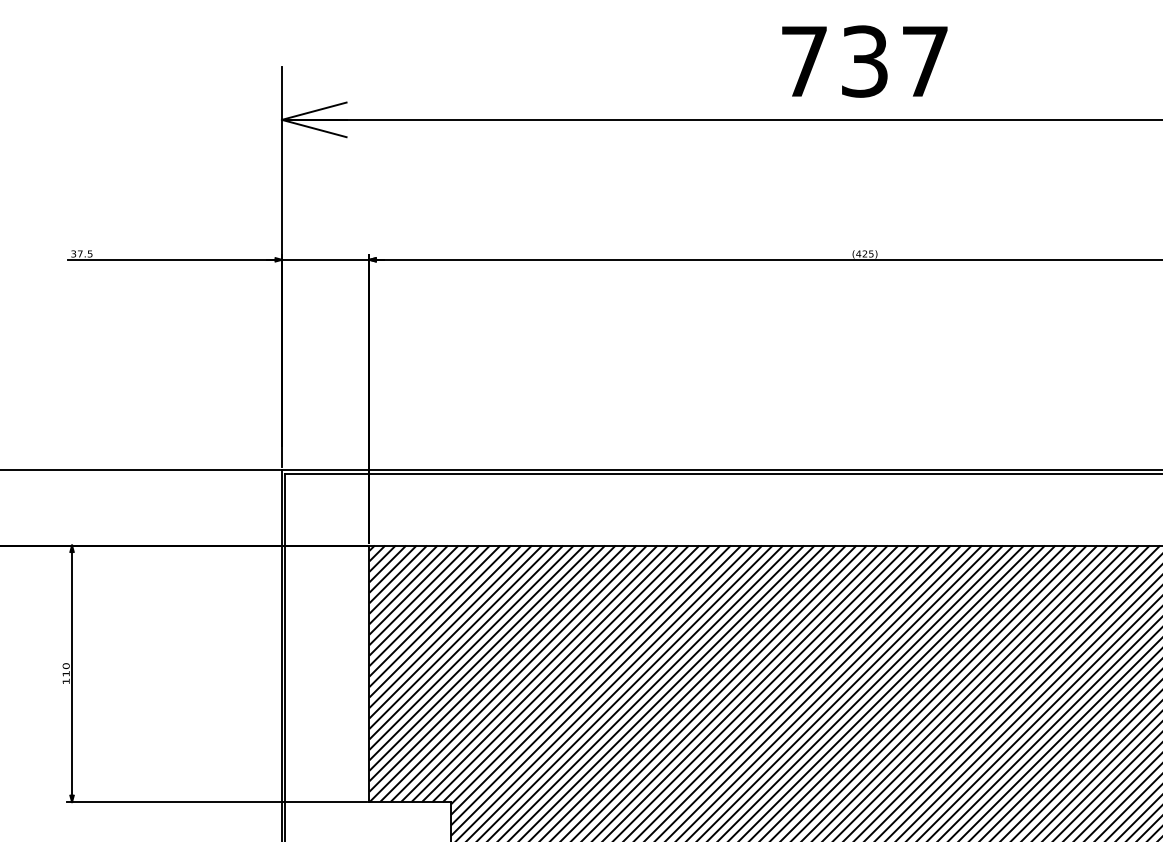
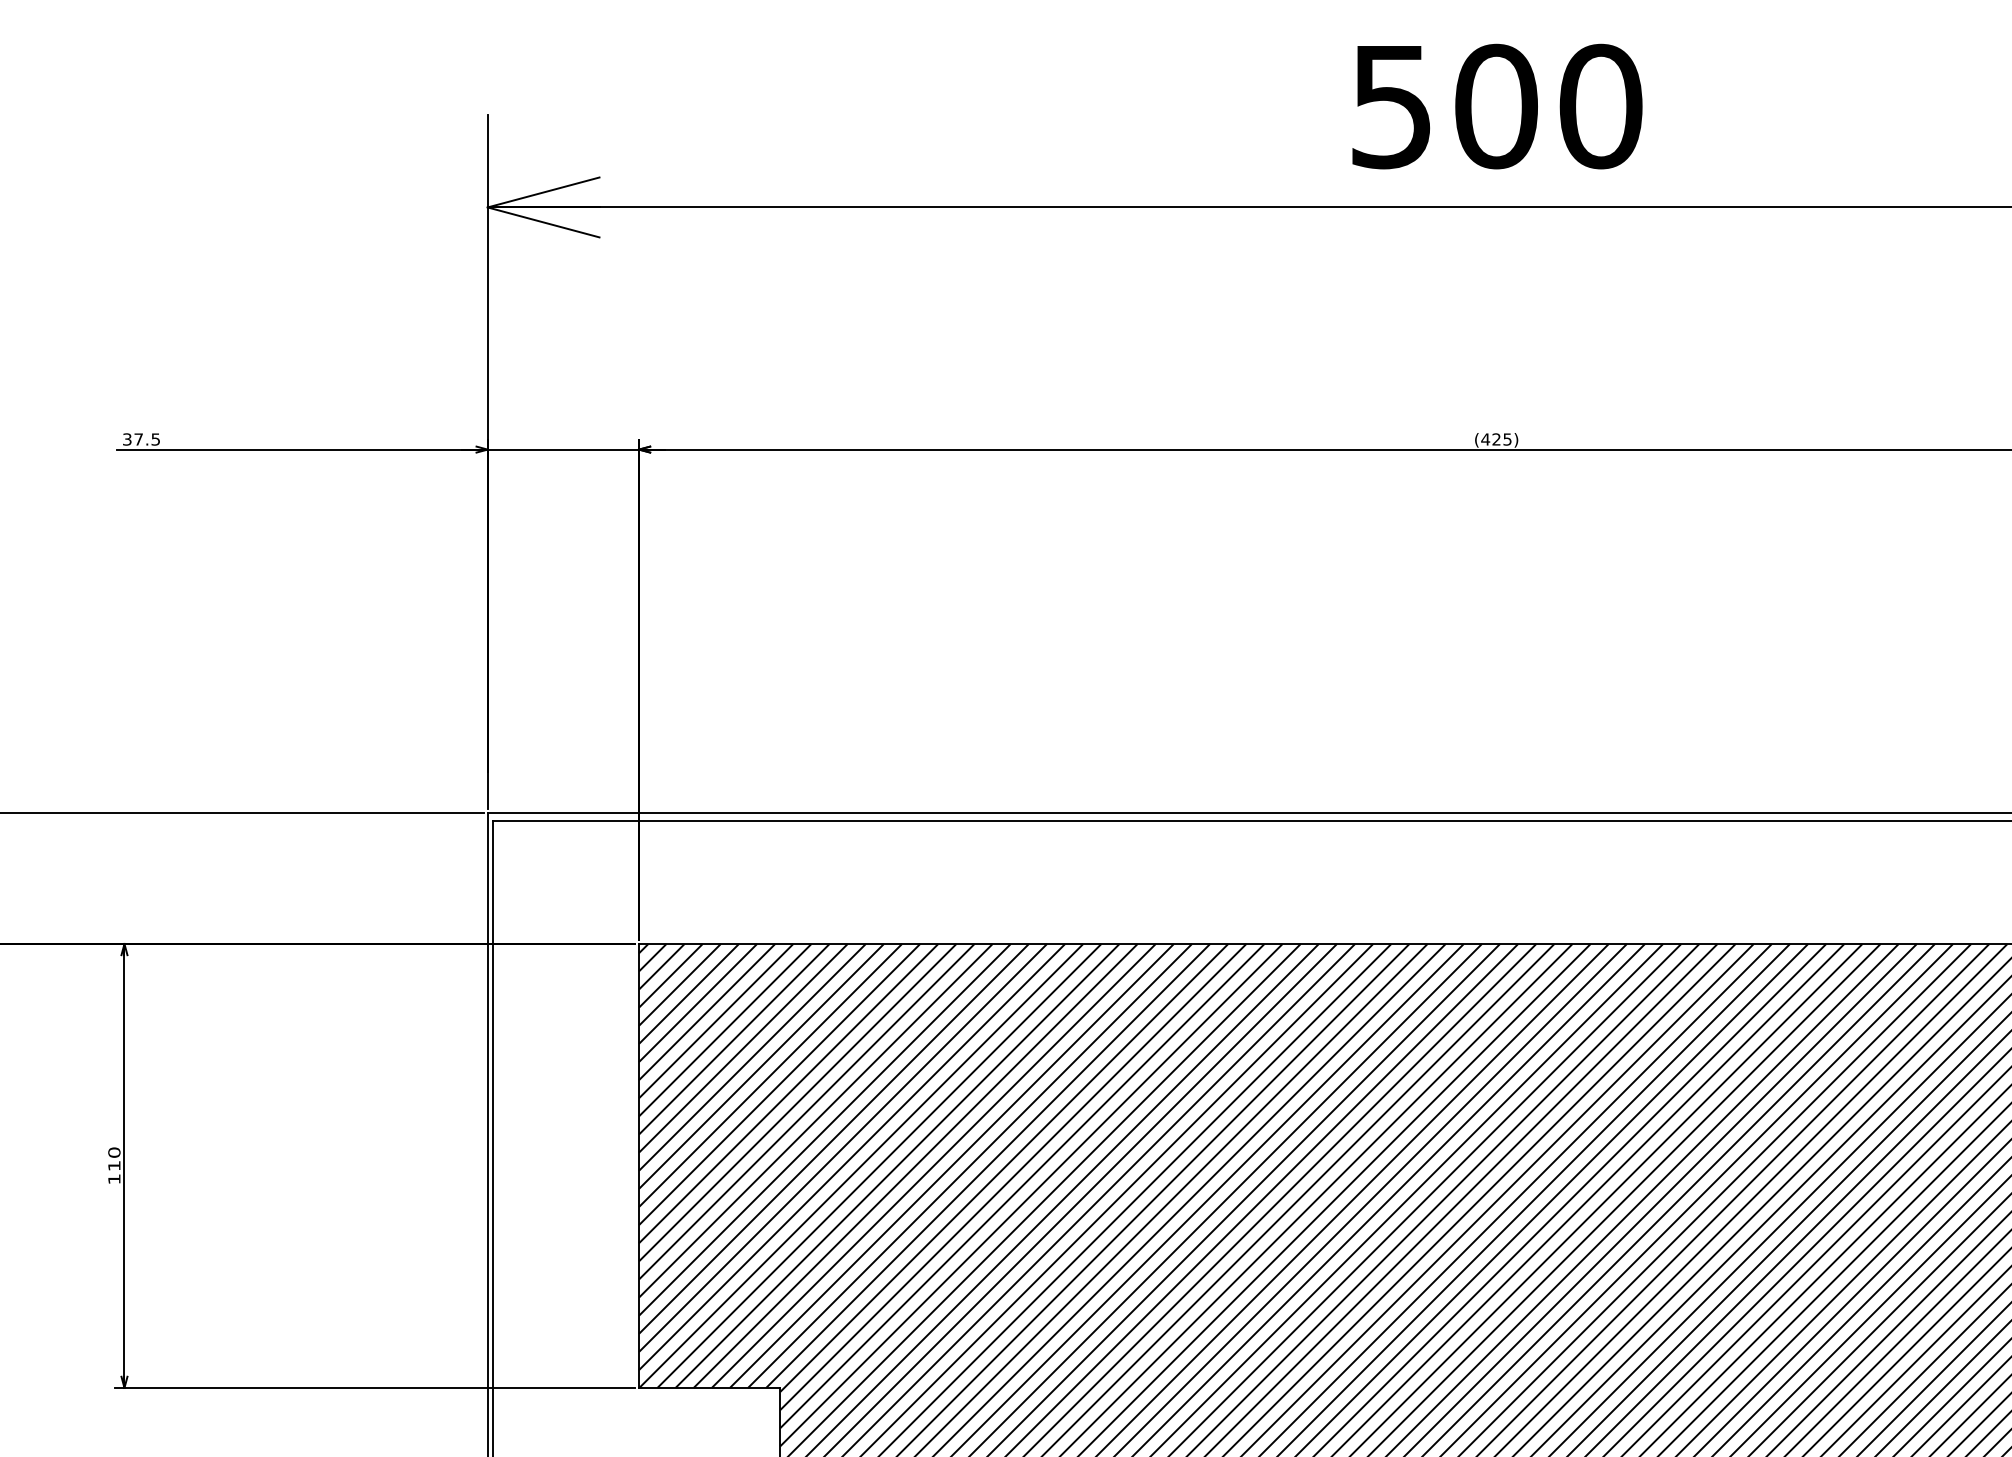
text: (865, 61) -> (1497, 106), 737 -> 500

